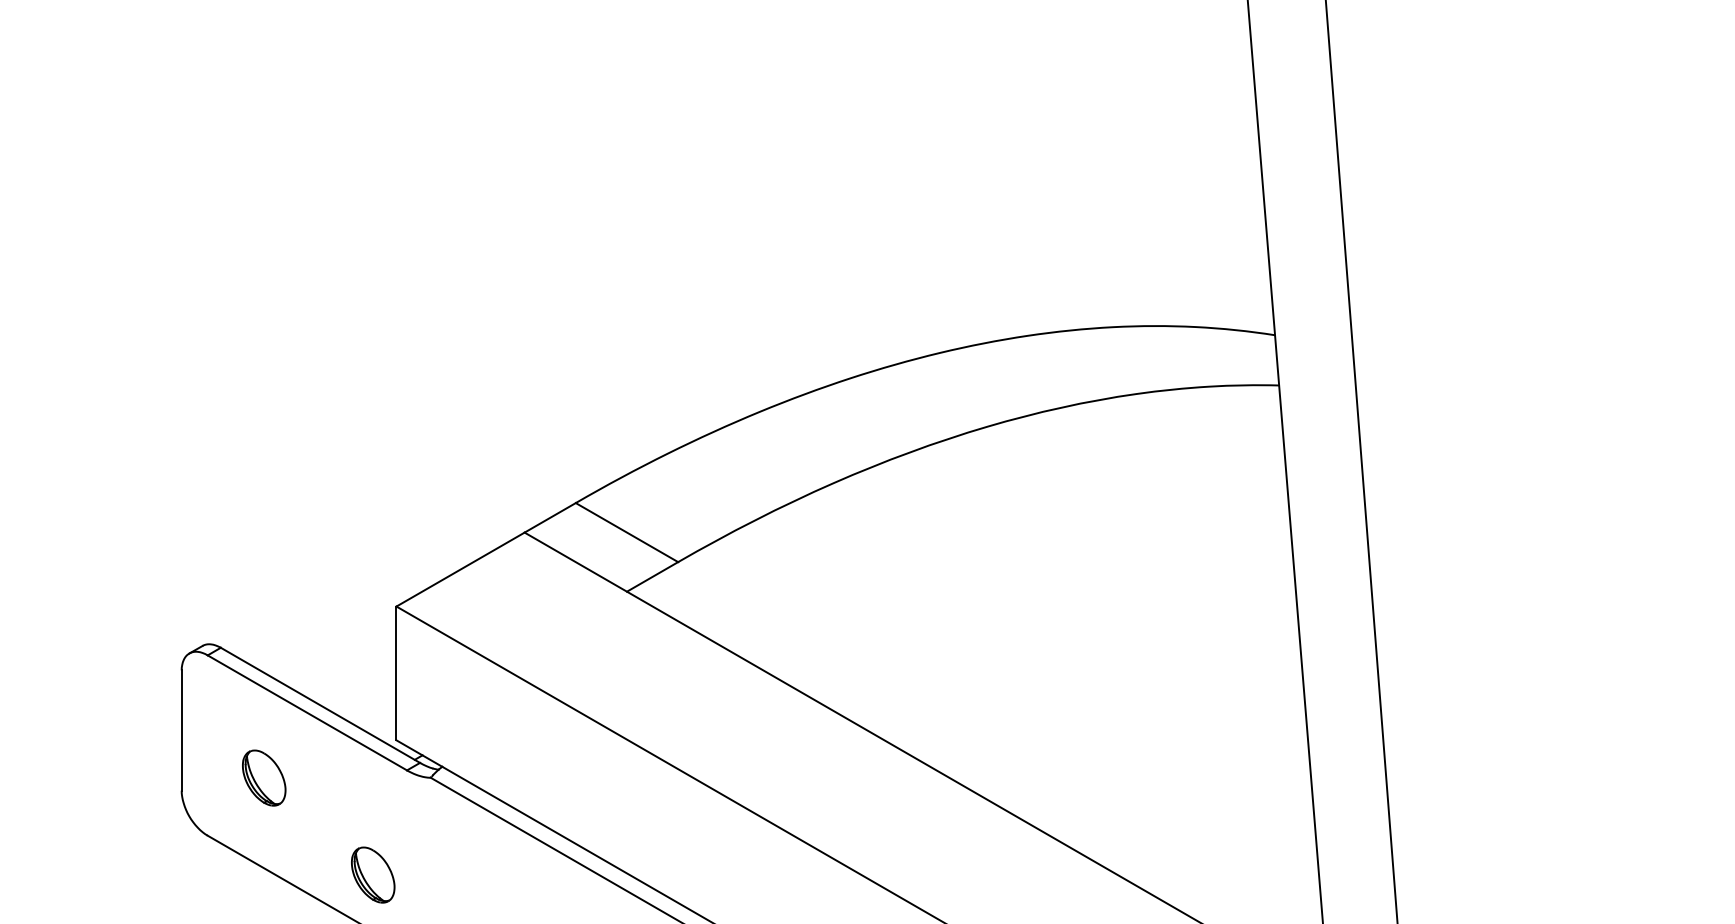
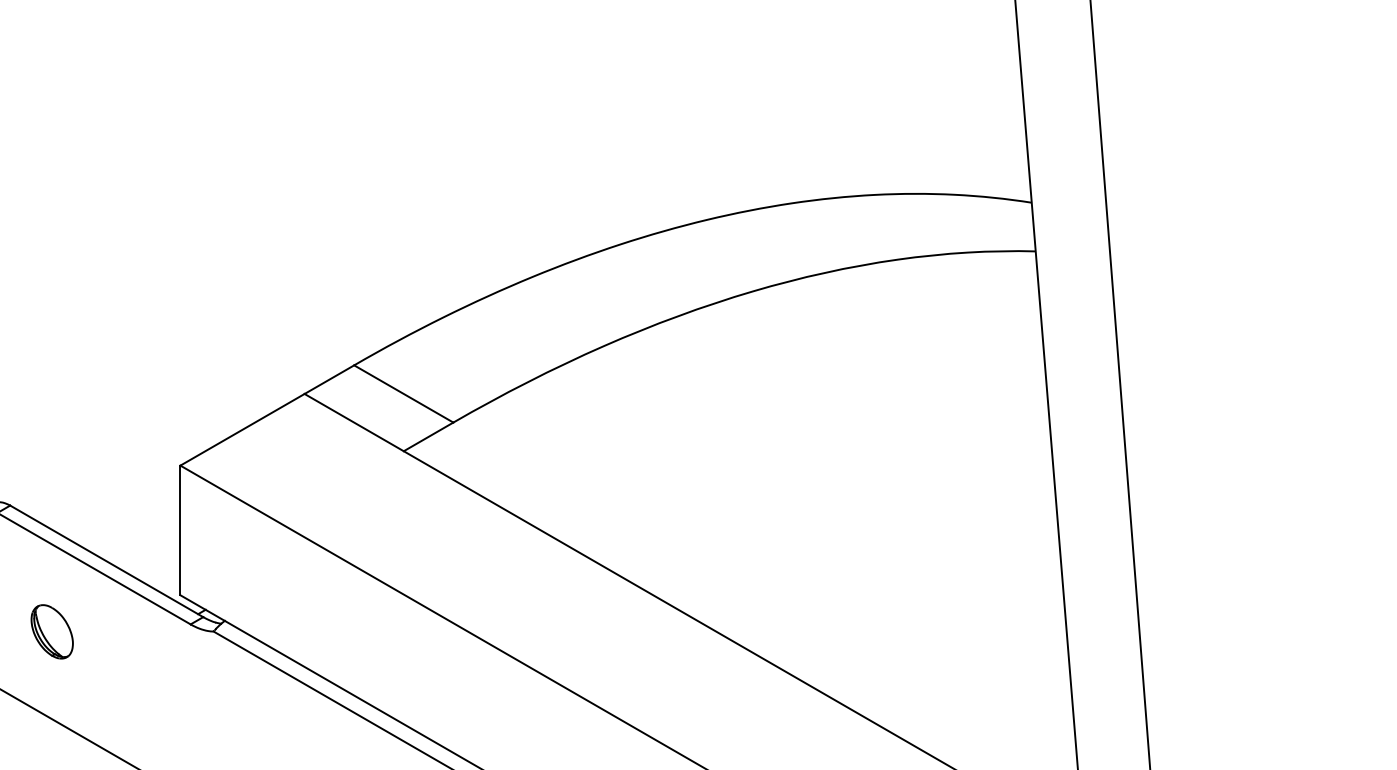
part: (373, 874) -> (158, 725), removed

